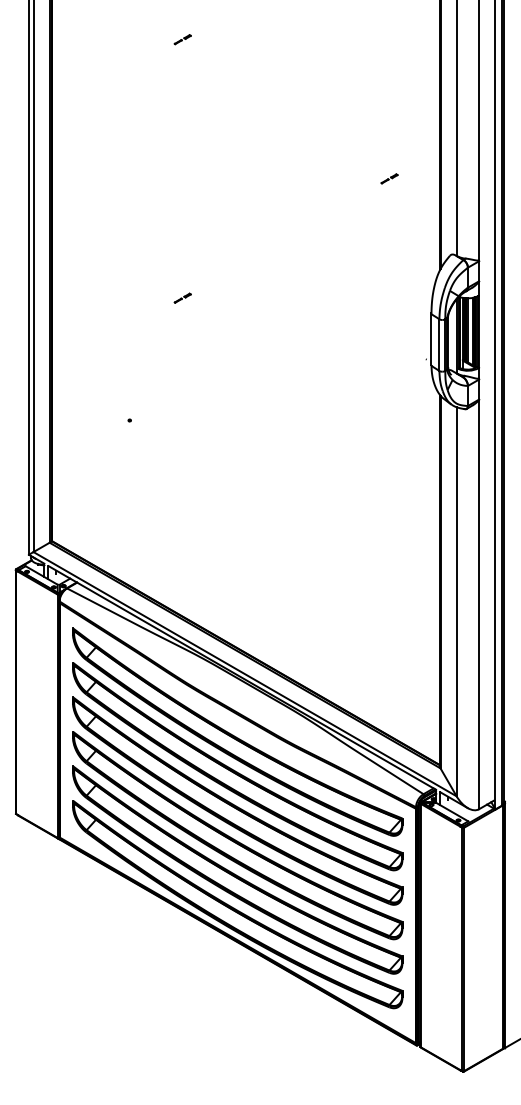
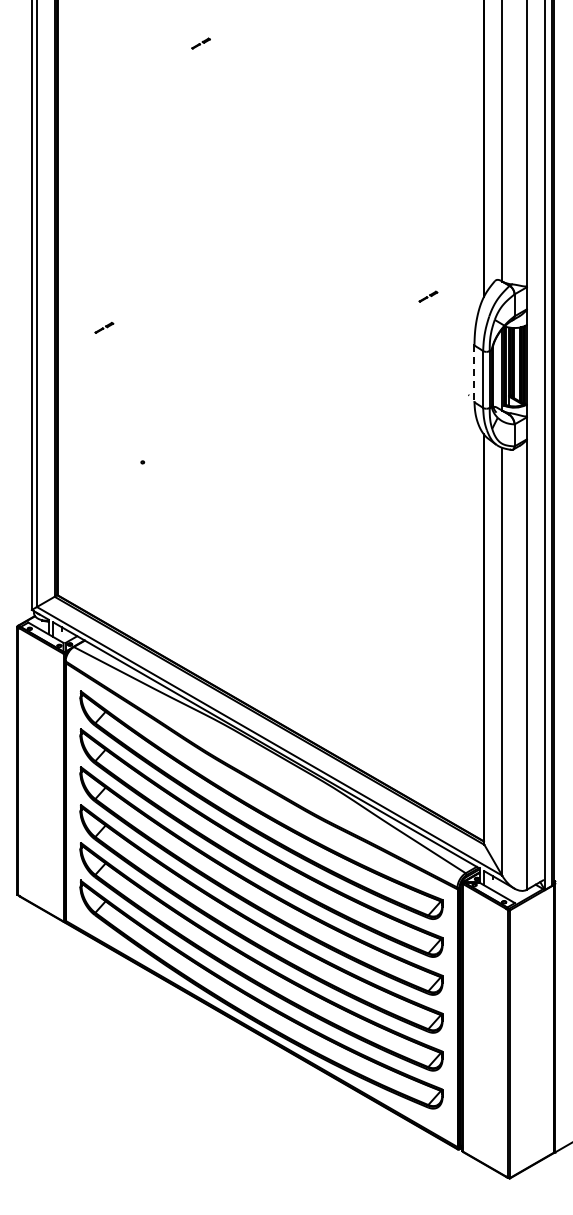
line: (388, 178) -> (427, 296), moved
line: (181, 297) -> (102, 327), moved
line: (431, 339) -> (474, 373), solid -> dashed

